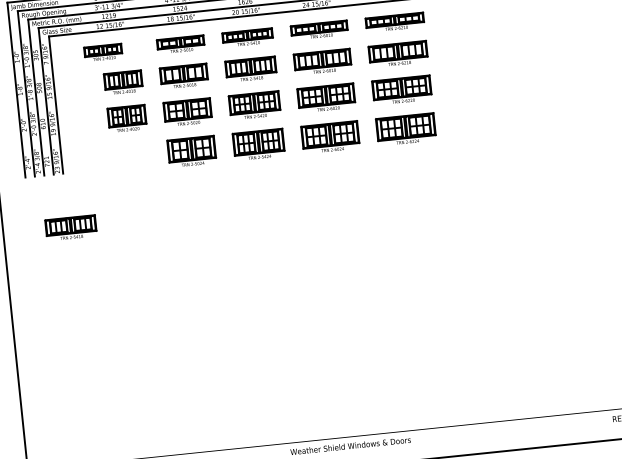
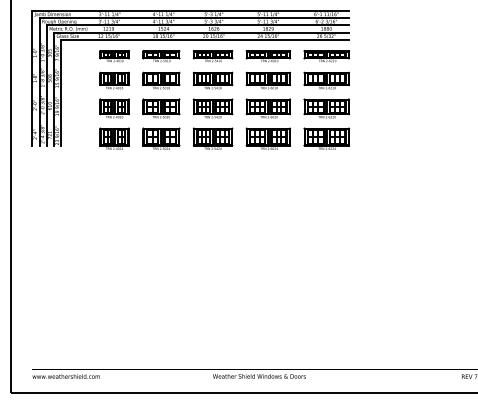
part: (103, 52) -> (114, 56), moved
part: (131, 157) -> (114, 138), added
part: (70, 227) -> (62, 187), removed

